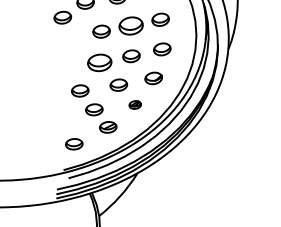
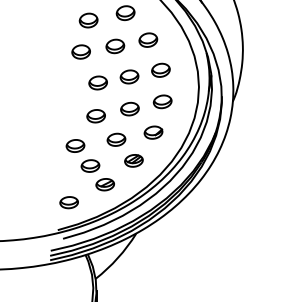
part: (62, 17) -> (56, 67), removed
part: (131, 25) -> (129, 76), size x0.71
part: (99, 63) -> (95, 116), size x0.71
part: (134, 104) -> (133, 160), size x1.43

